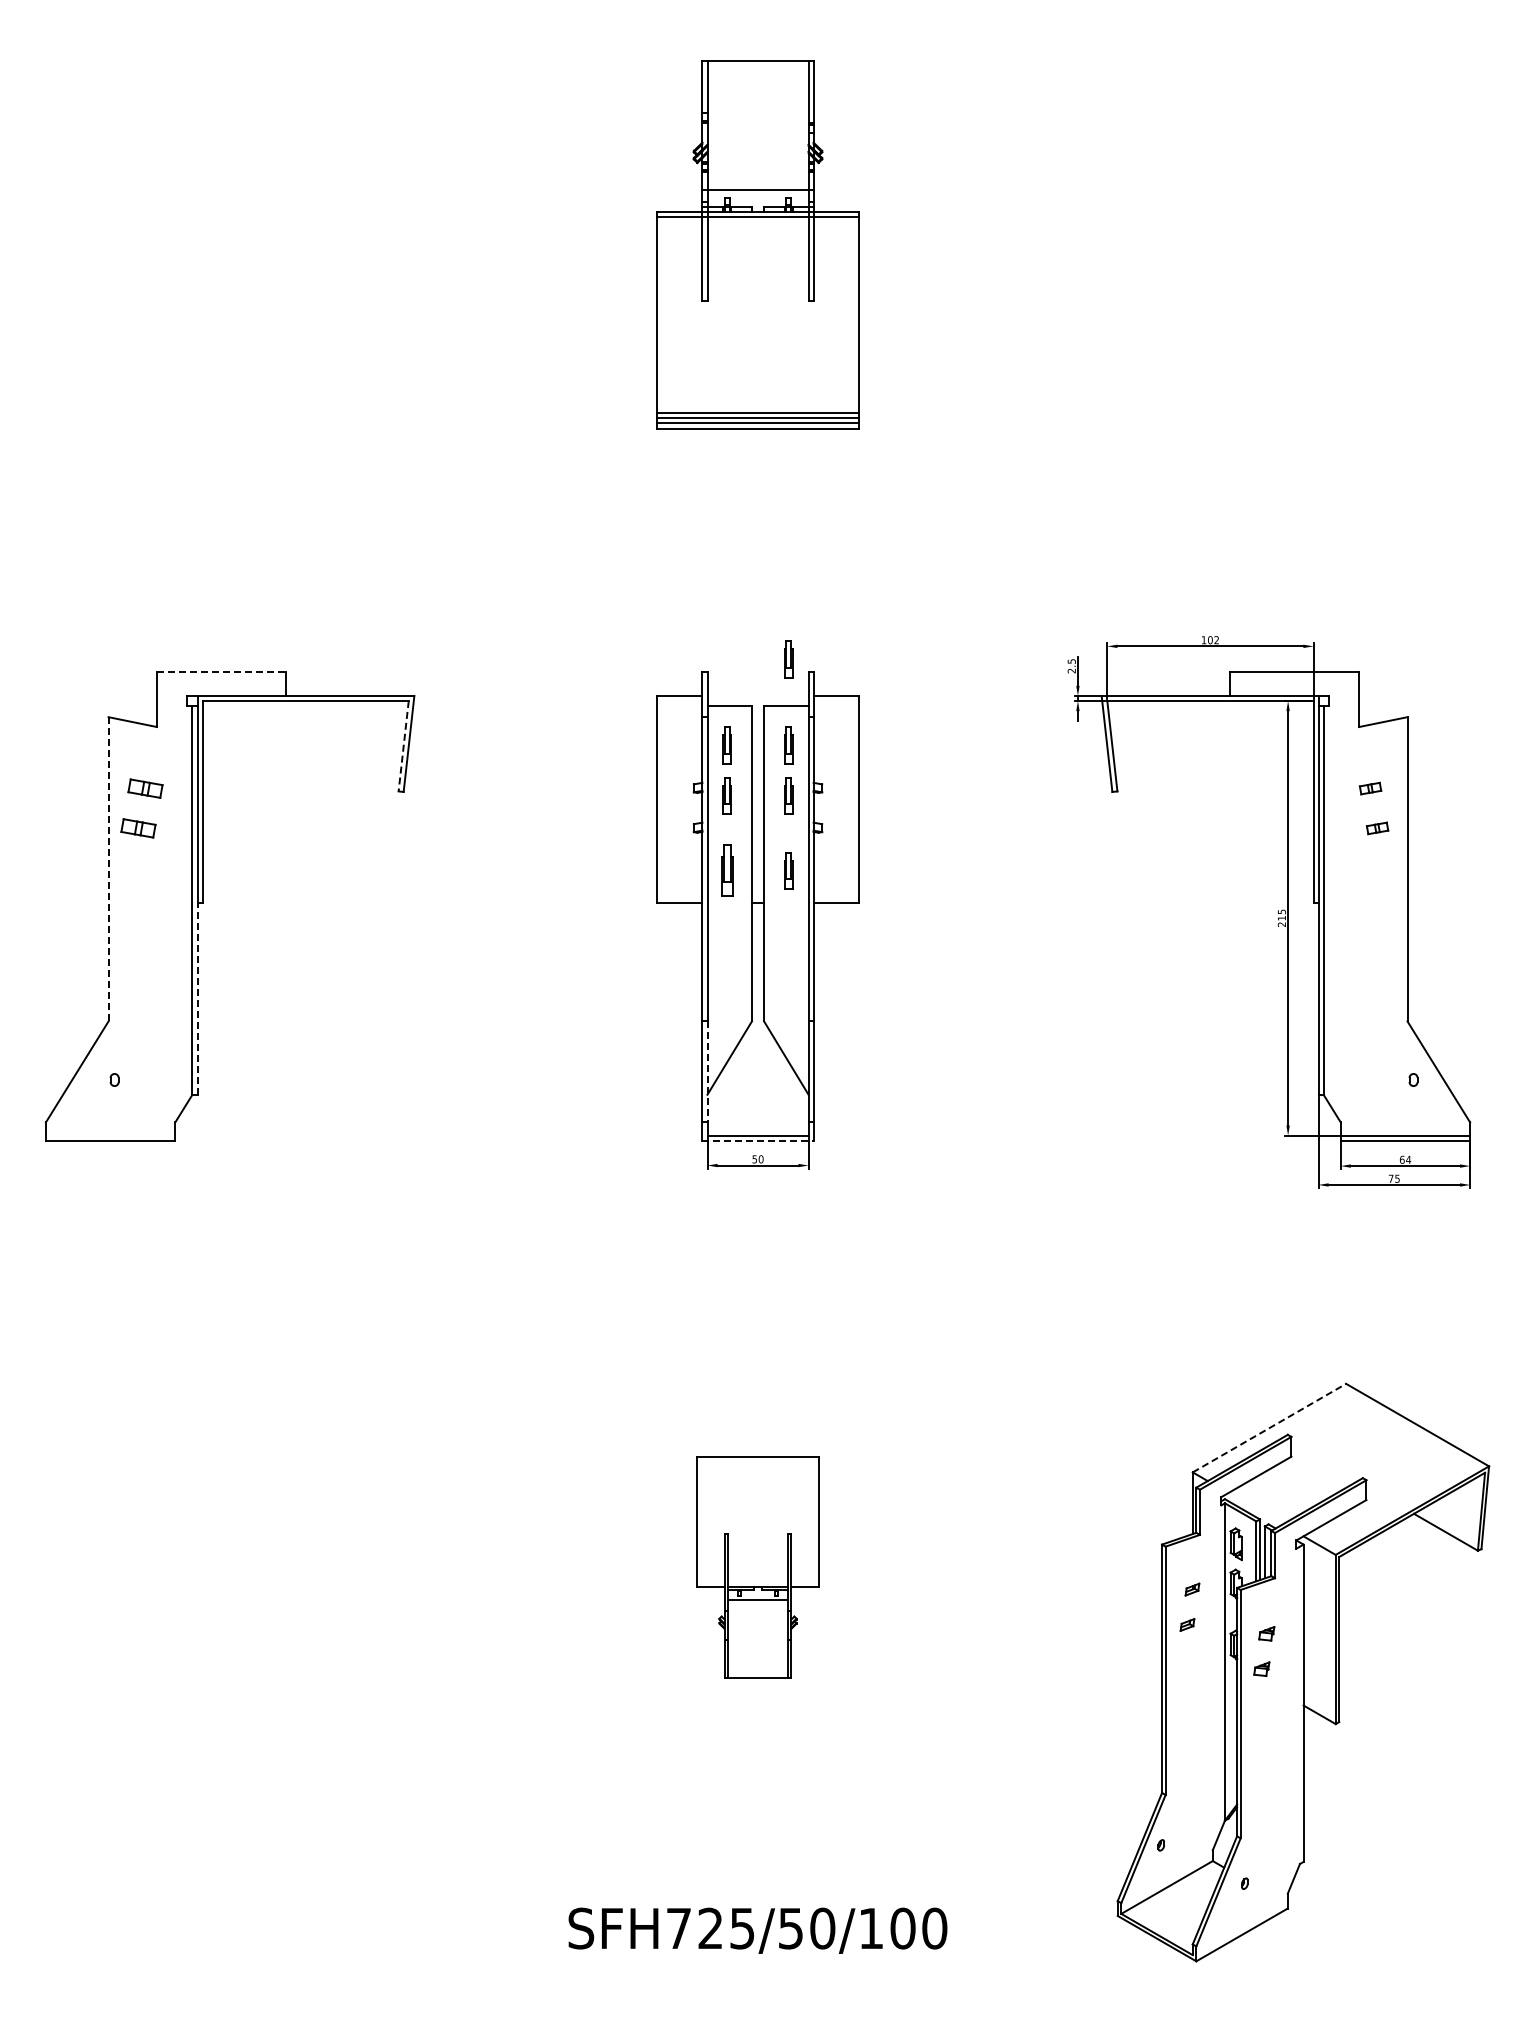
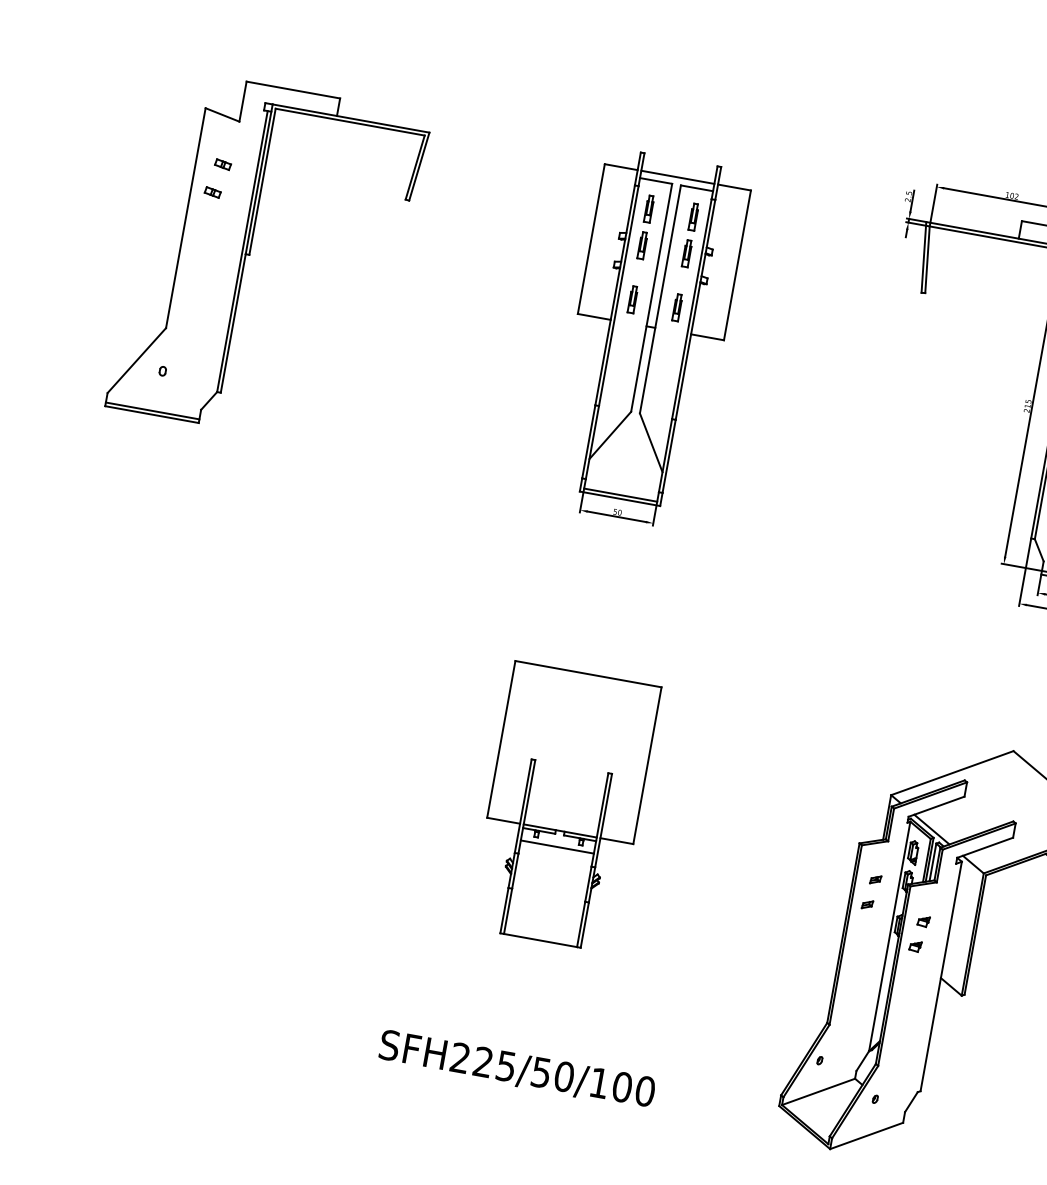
part: (788, 659) -> (704, 154), removed
line: (221, 671) -> (293, 89), dashed -> solid
line: (757, 695) -> (677, 176), added
line: (403, 746) -> (415, 167), dashed -> solid
part: (145, 788) -> (223, 164), size x0.62
part: (138, 828) -> (212, 192), size x0.62
line: (108, 869) -> (185, 218), dashed -> solid
part: (726, 870) -> (632, 299), size x0.71
line: (197, 998) -> (233, 323), dashed -> solid
line: (707, 1071) -> (592, 442), dashed -> solid
line: (110, 1135) -> (152, 410), added
line: (758, 1140) -> (620, 498), dashed -> solid
line: (1269, 1428) -> (952, 773), dashed -> solid
line: (1255, 1508) -> (931, 829), added
part: (757, 1567) -> (564, 807), size x1.67
text: (678, 1927) -> (460, 1057), SFH725/50/100 -> SFH225/50/100

